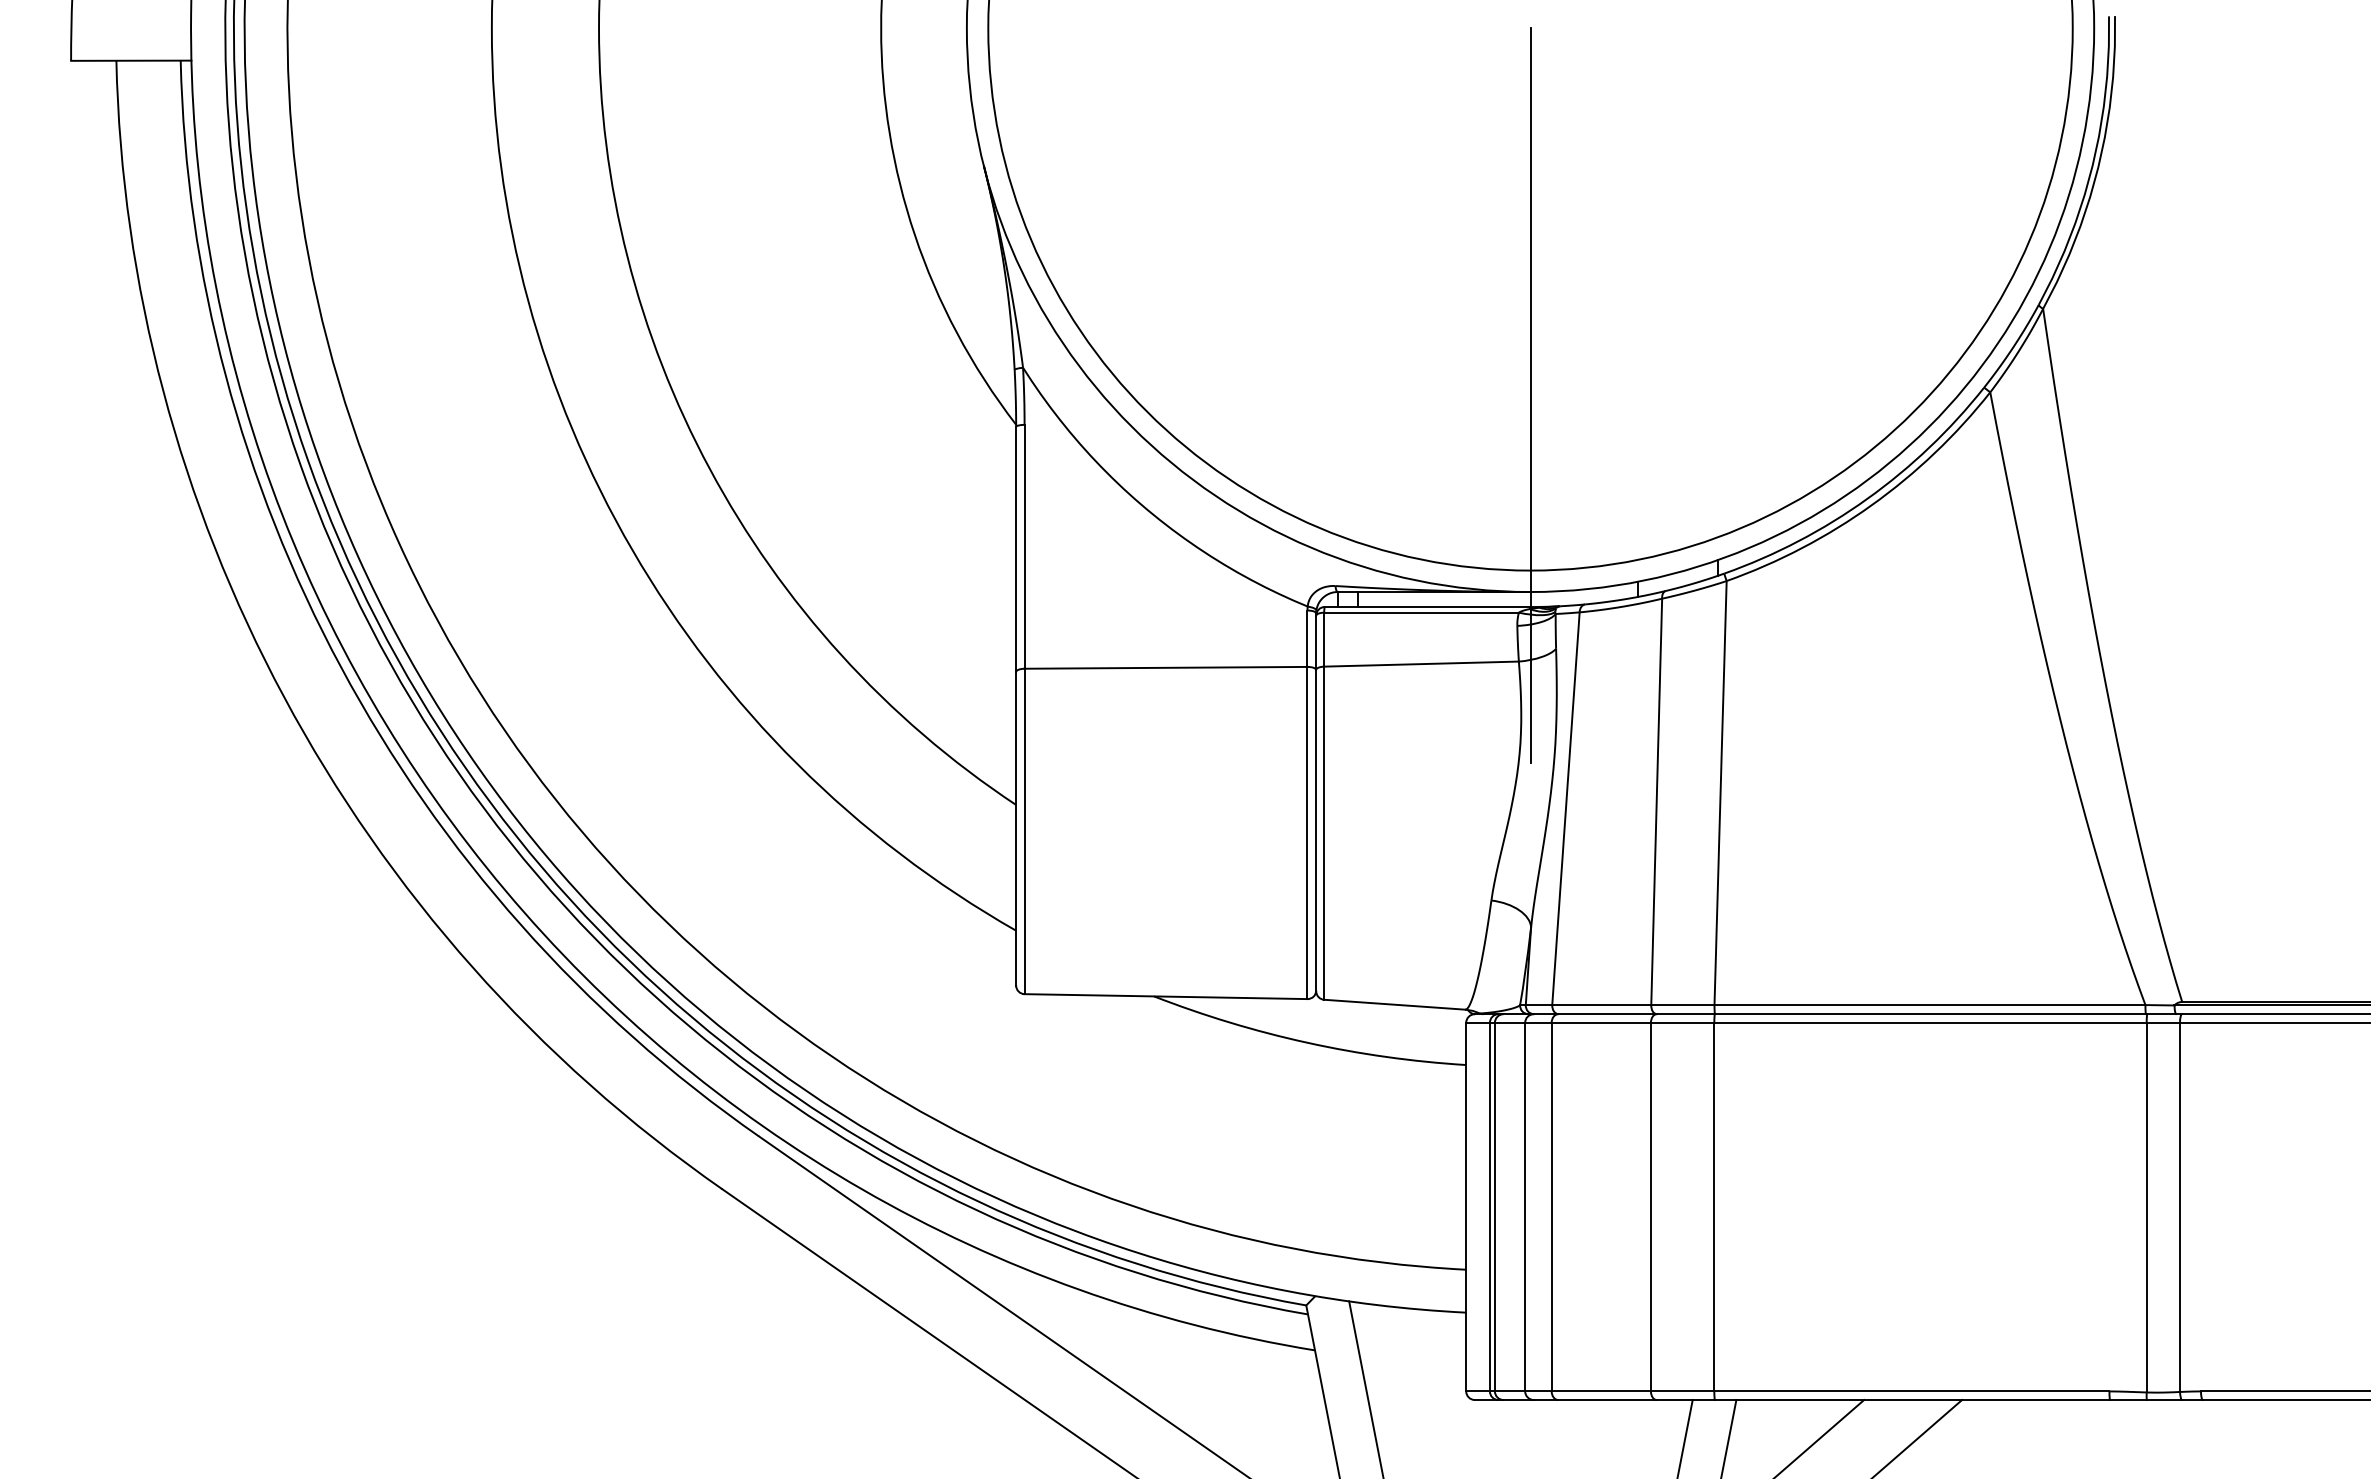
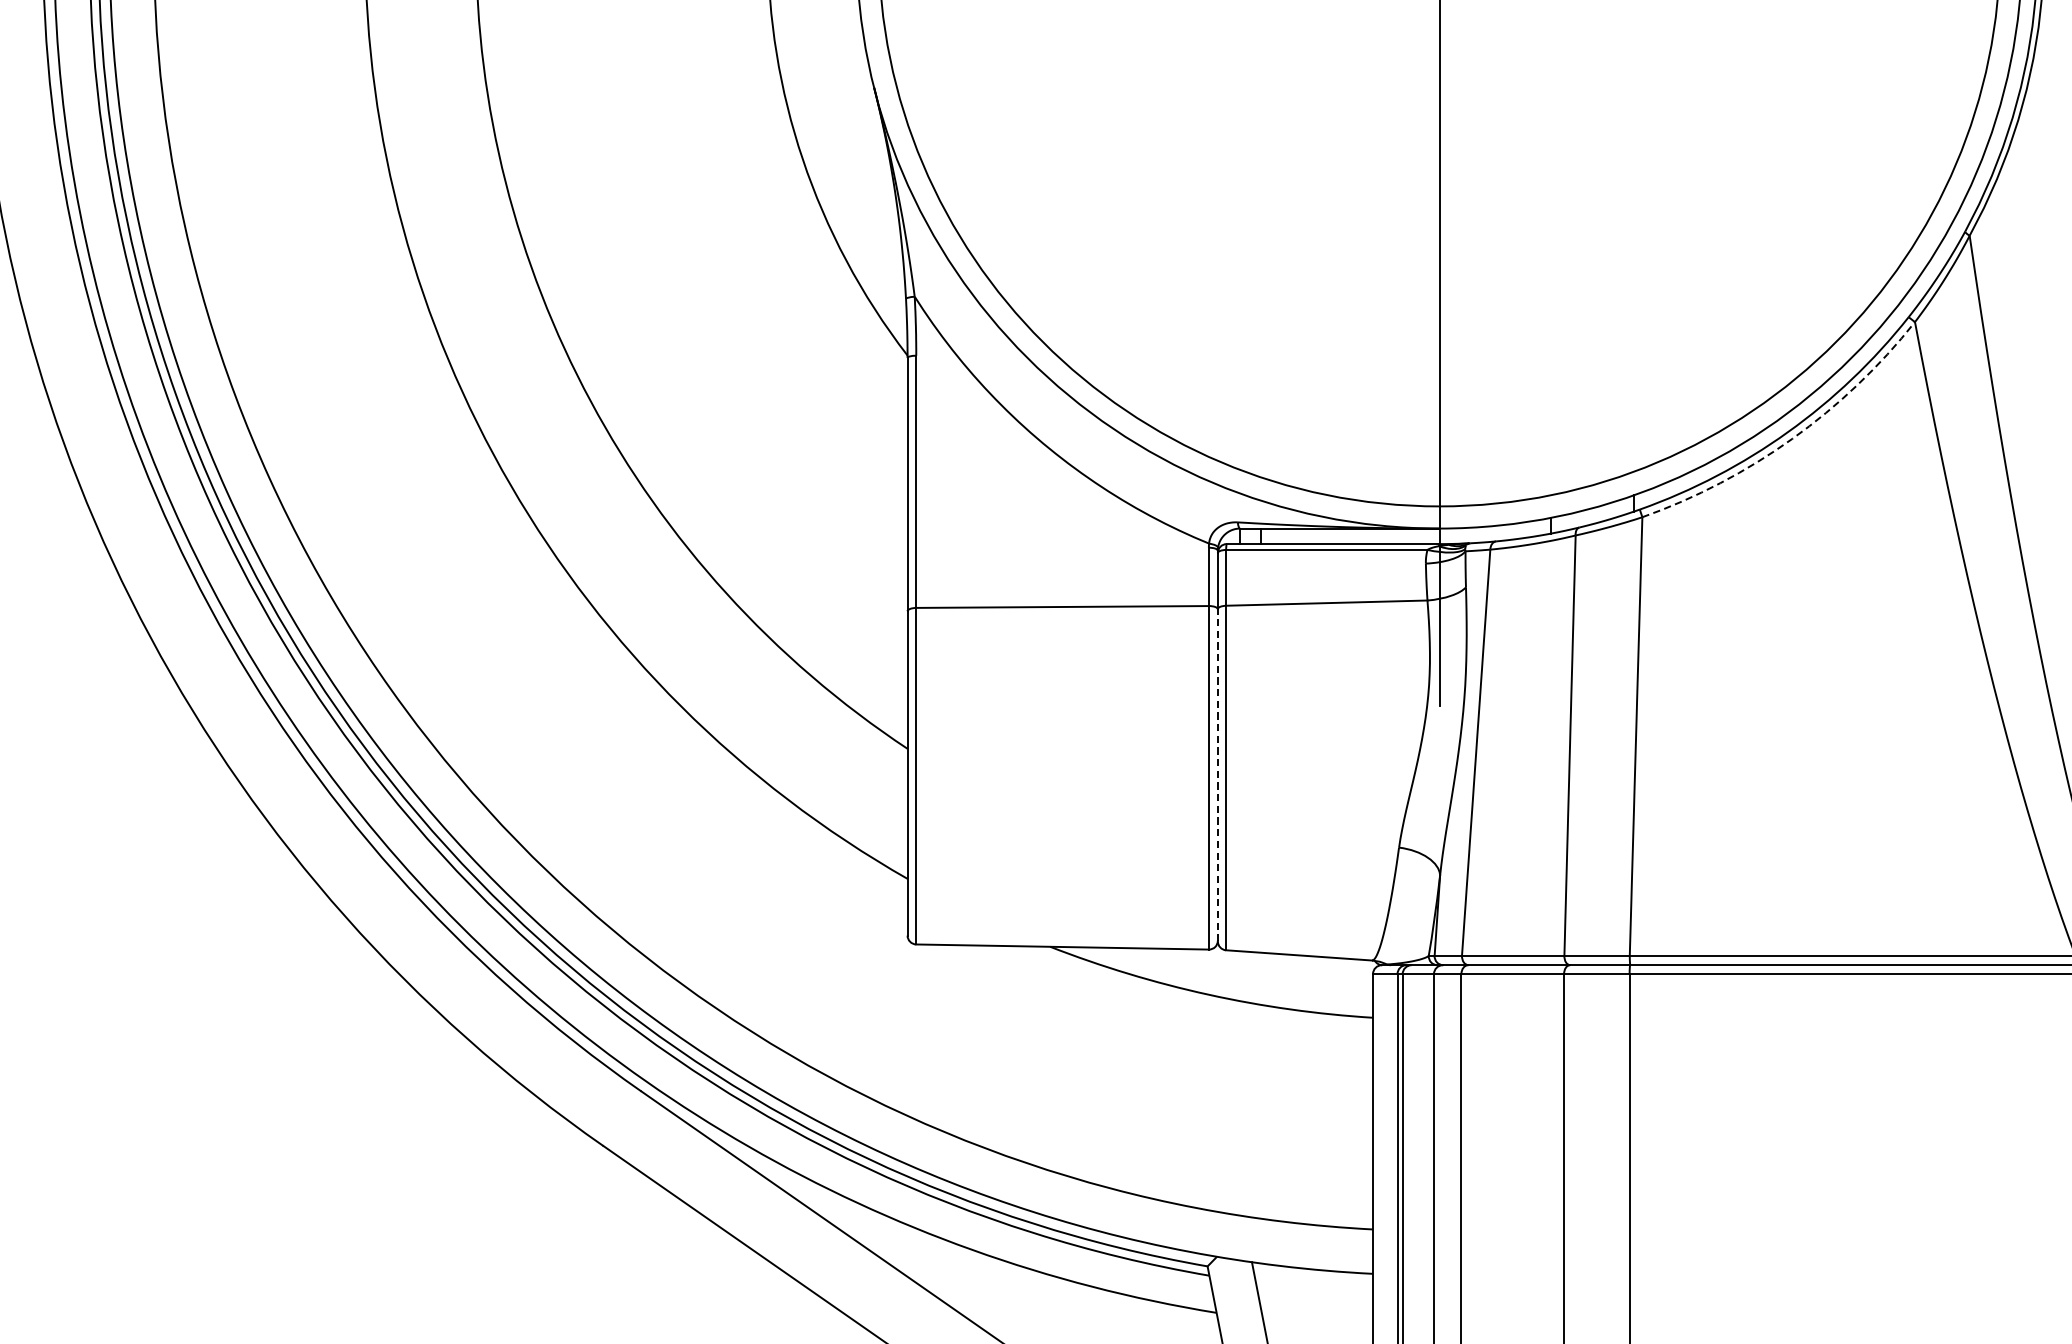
arc: (1871, 505) -> (1792, 439), solid -> dashed
line: (1316, 830) -> (1218, 775), solid -> dashed

